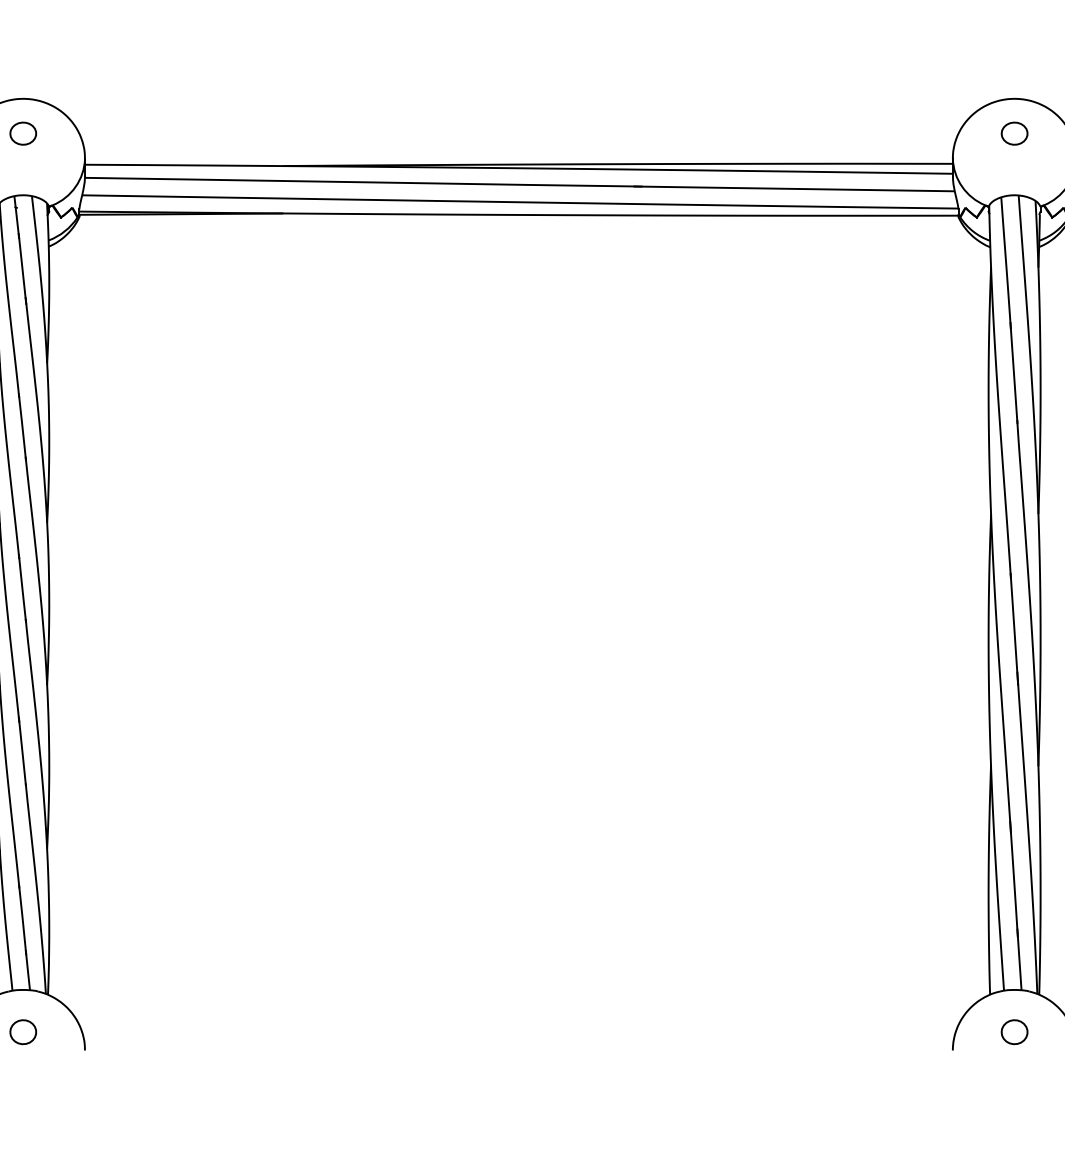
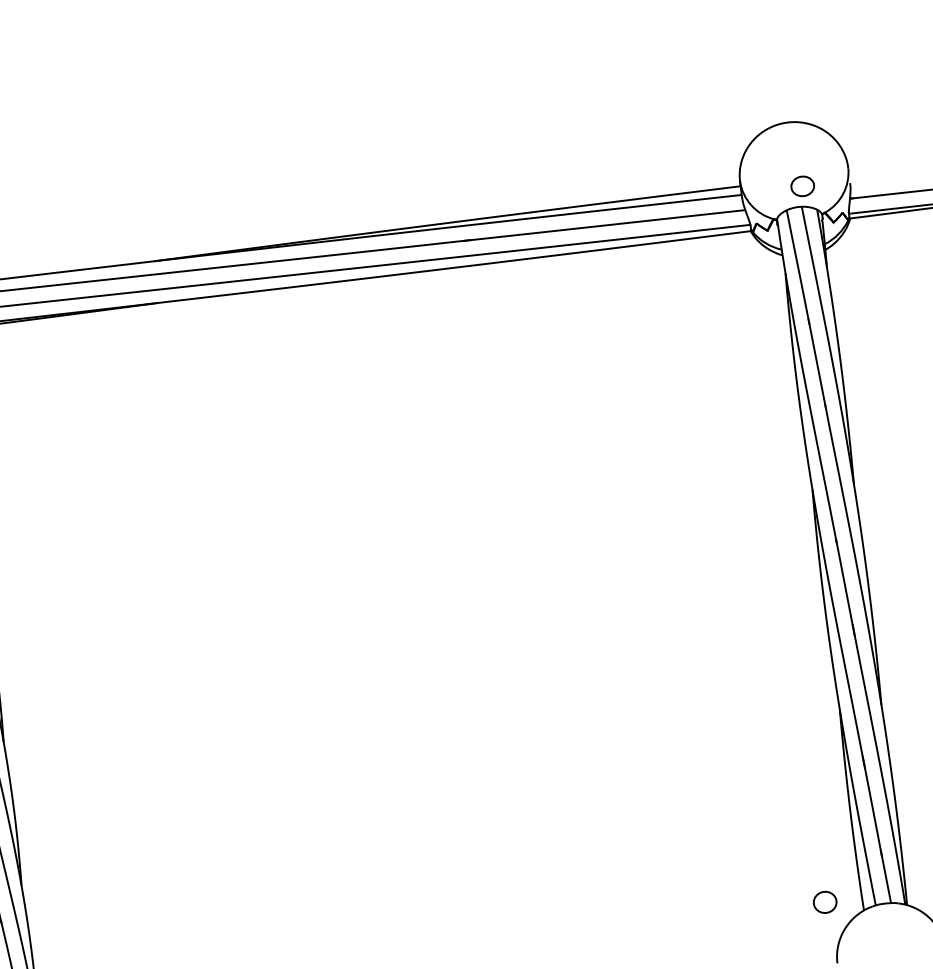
part: (1014, 133) -> (802, 186), moved
part: (1014, 1032) -> (825, 902), moved

